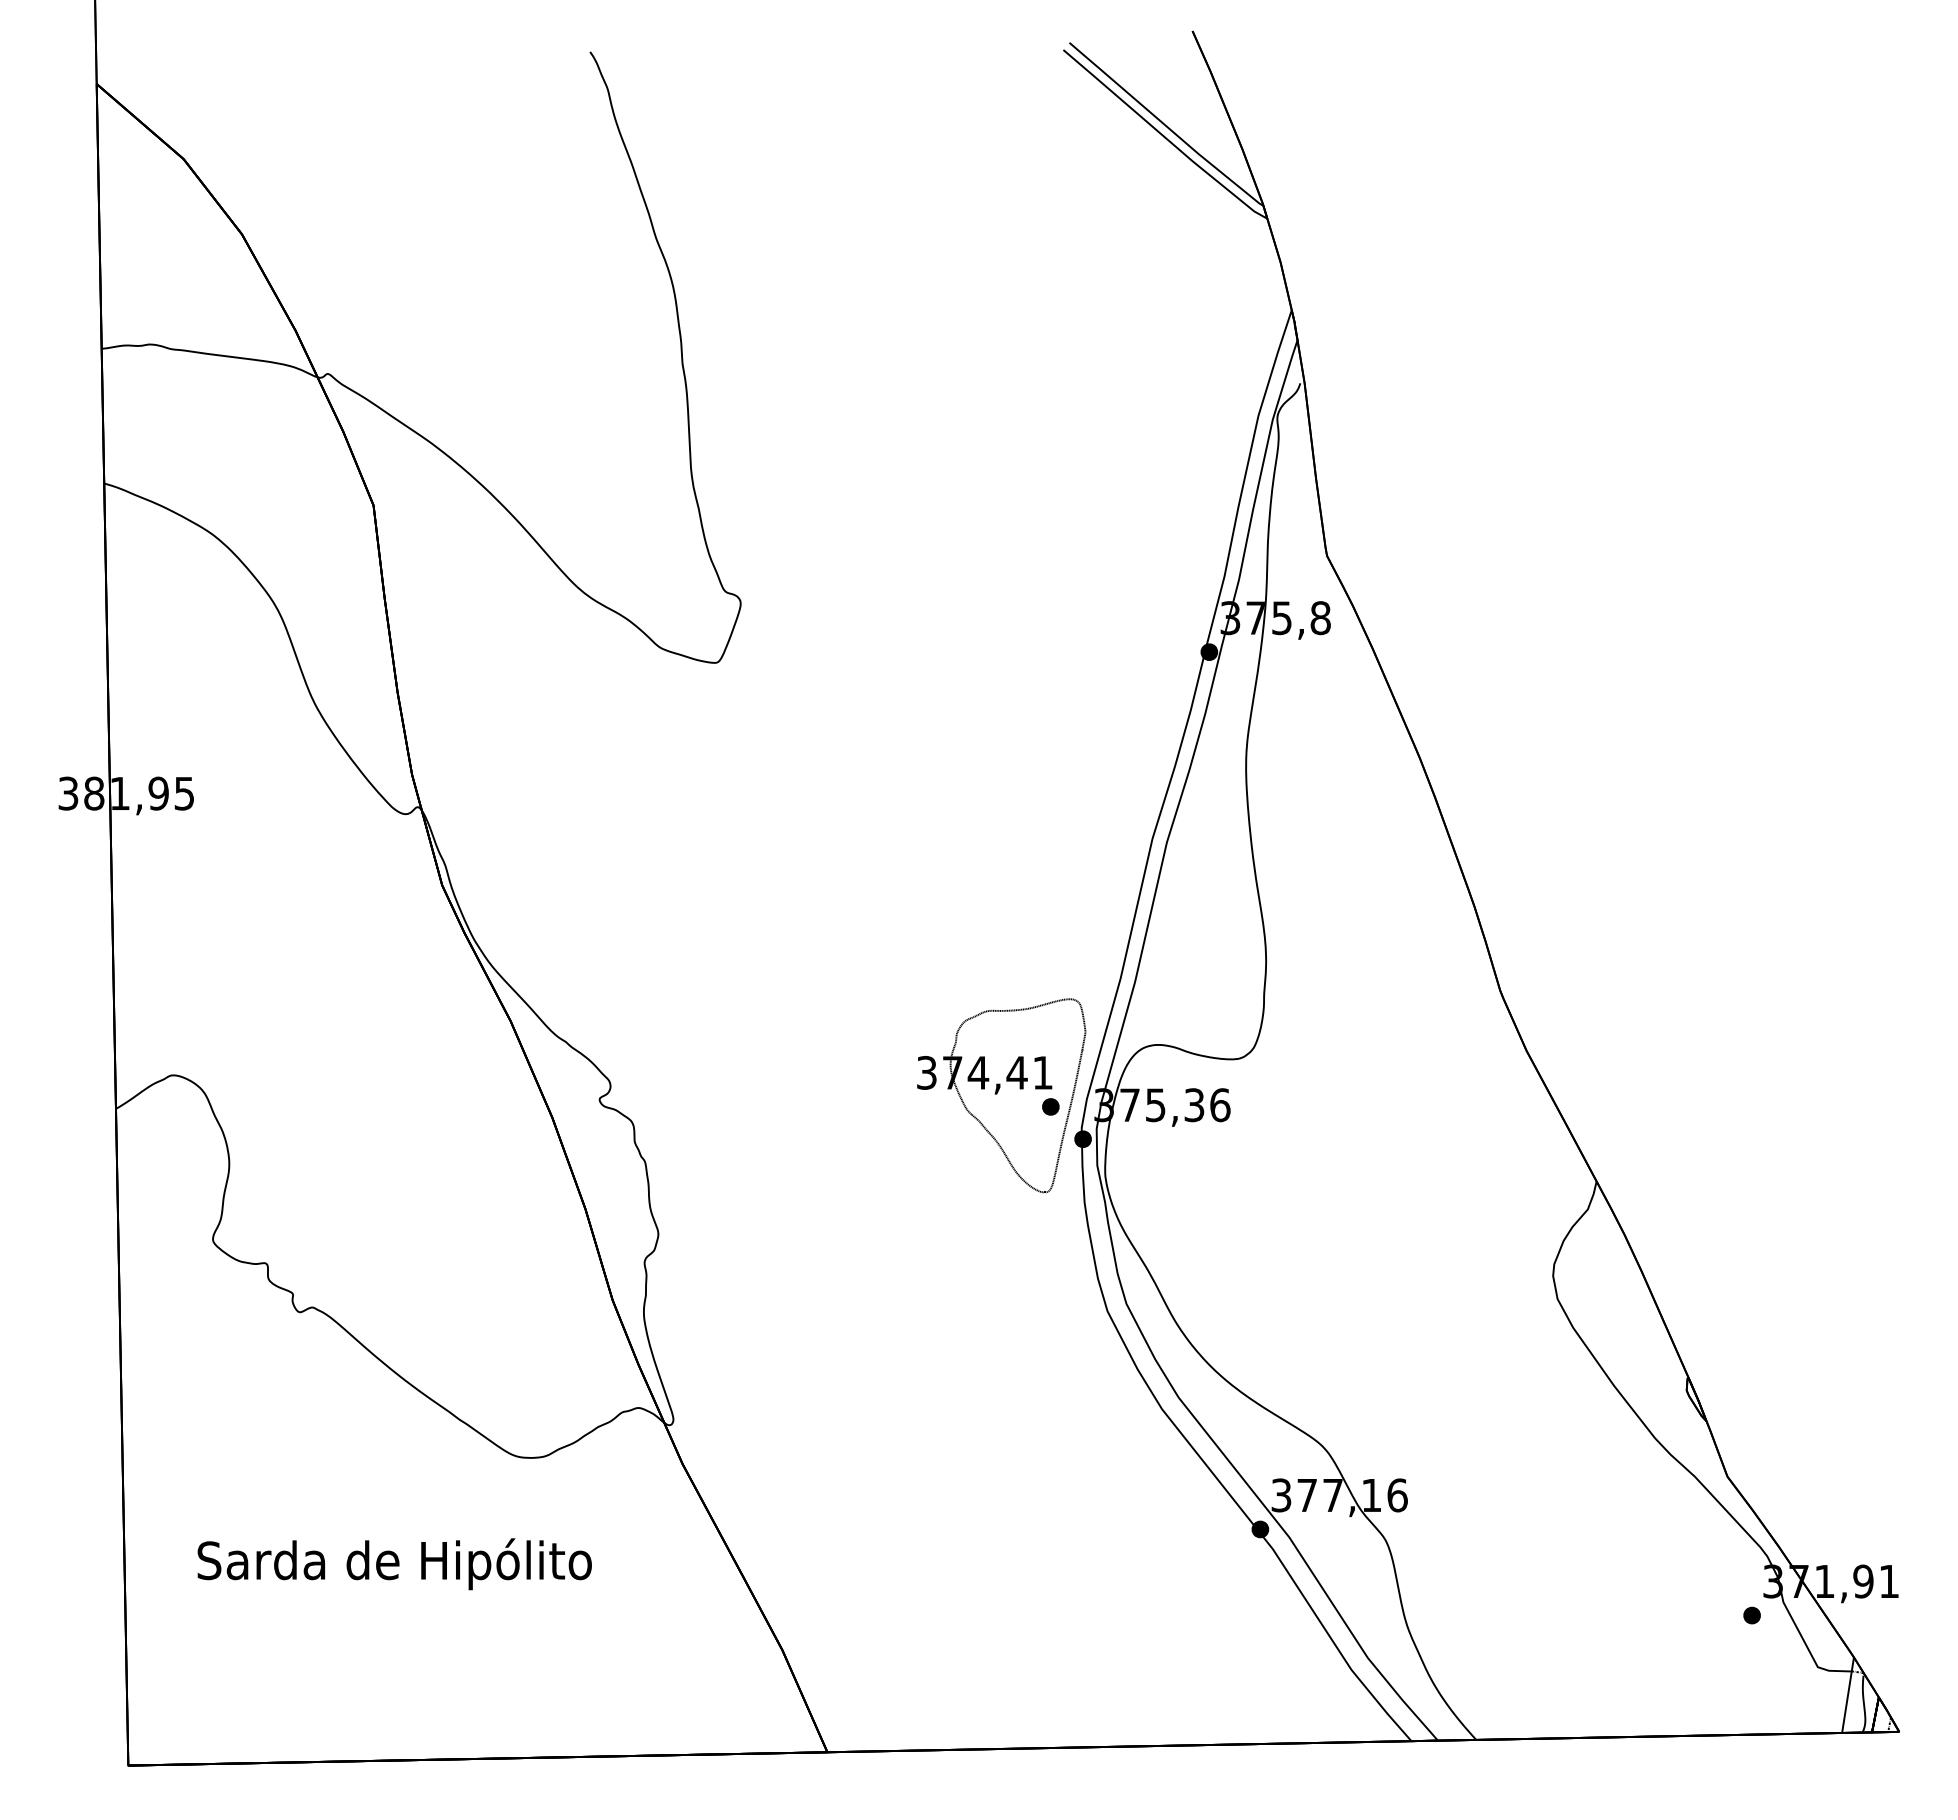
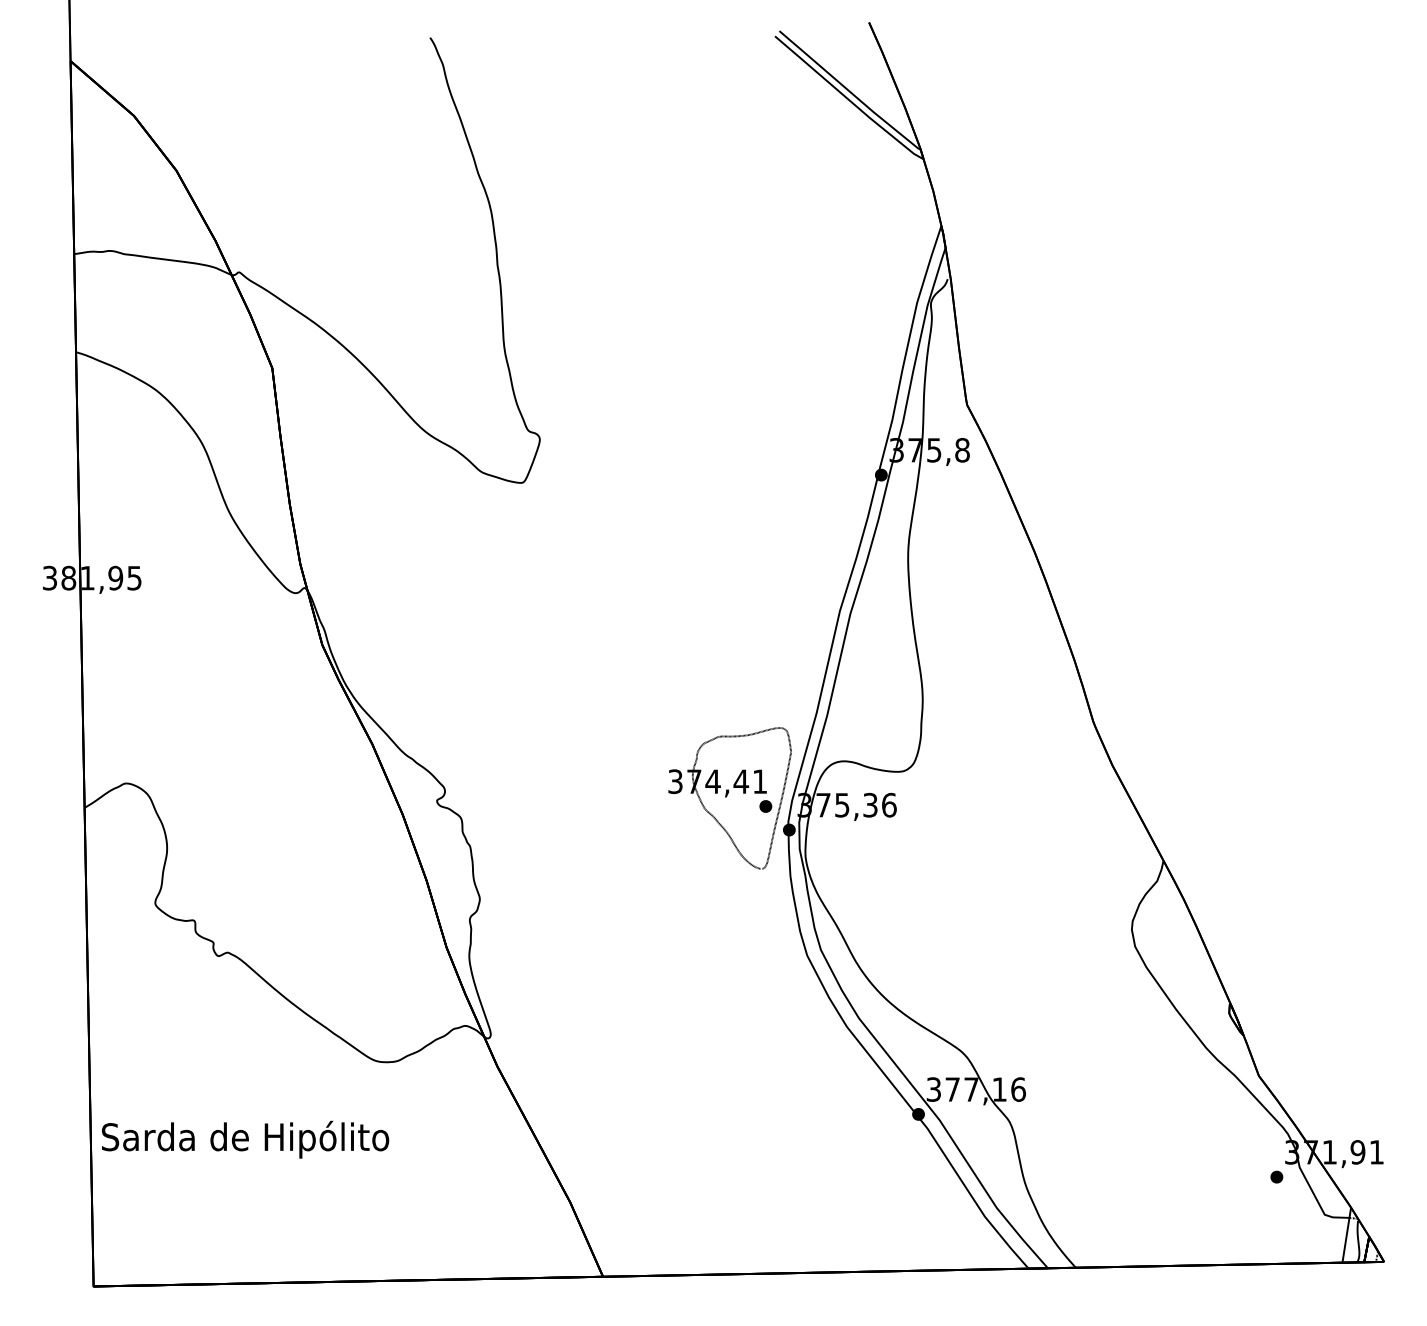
text: (394, 1564) -> (245, 1139), moved

